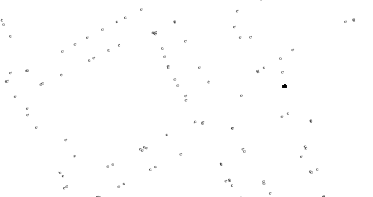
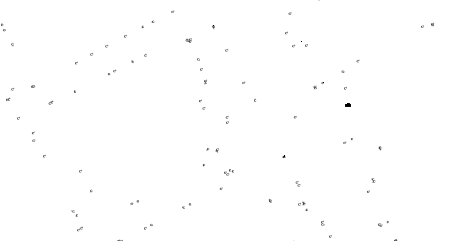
part: (175, 82) -> (201, 104), moved
part: (198, 122) -> (212, 149), moved
part: (143, 148) -> (229, 171), moved
part: (313, 170) -> (383, 223), moved
part: (228, 182) -> (302, 206), moved

